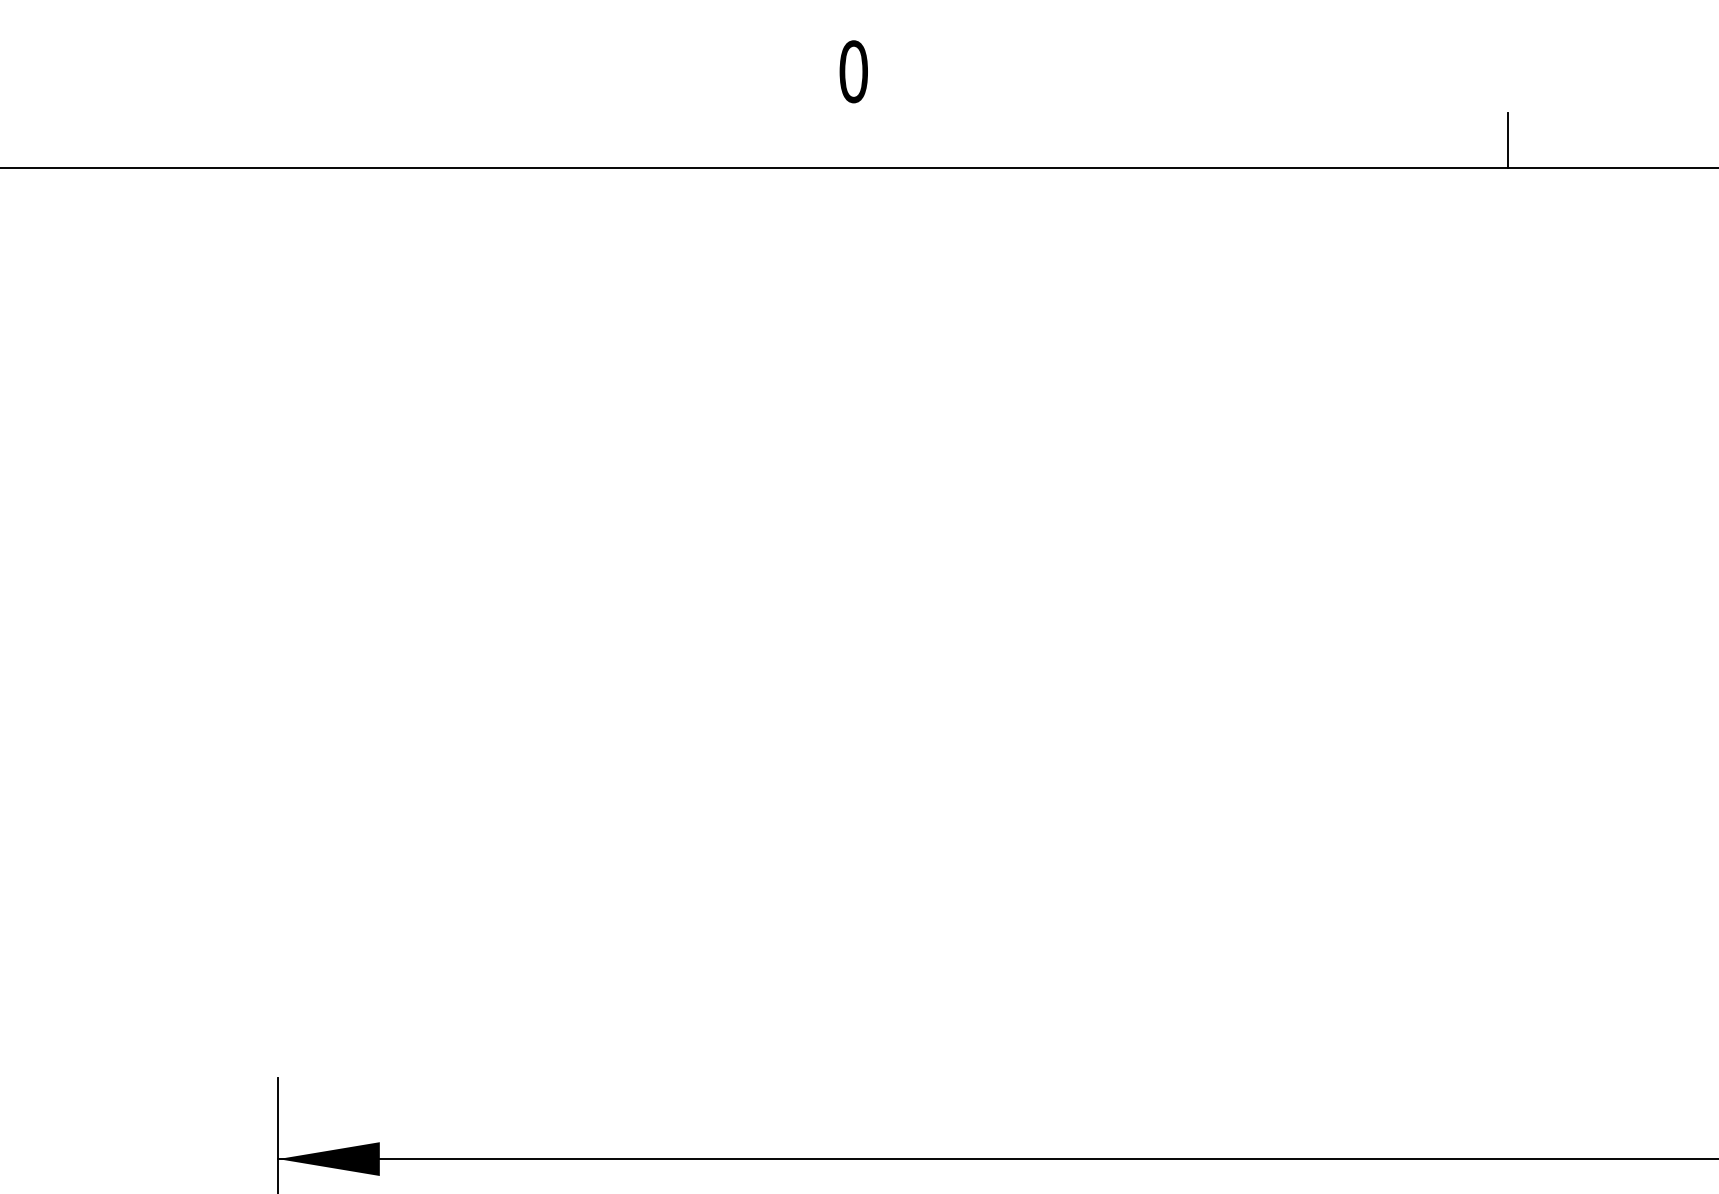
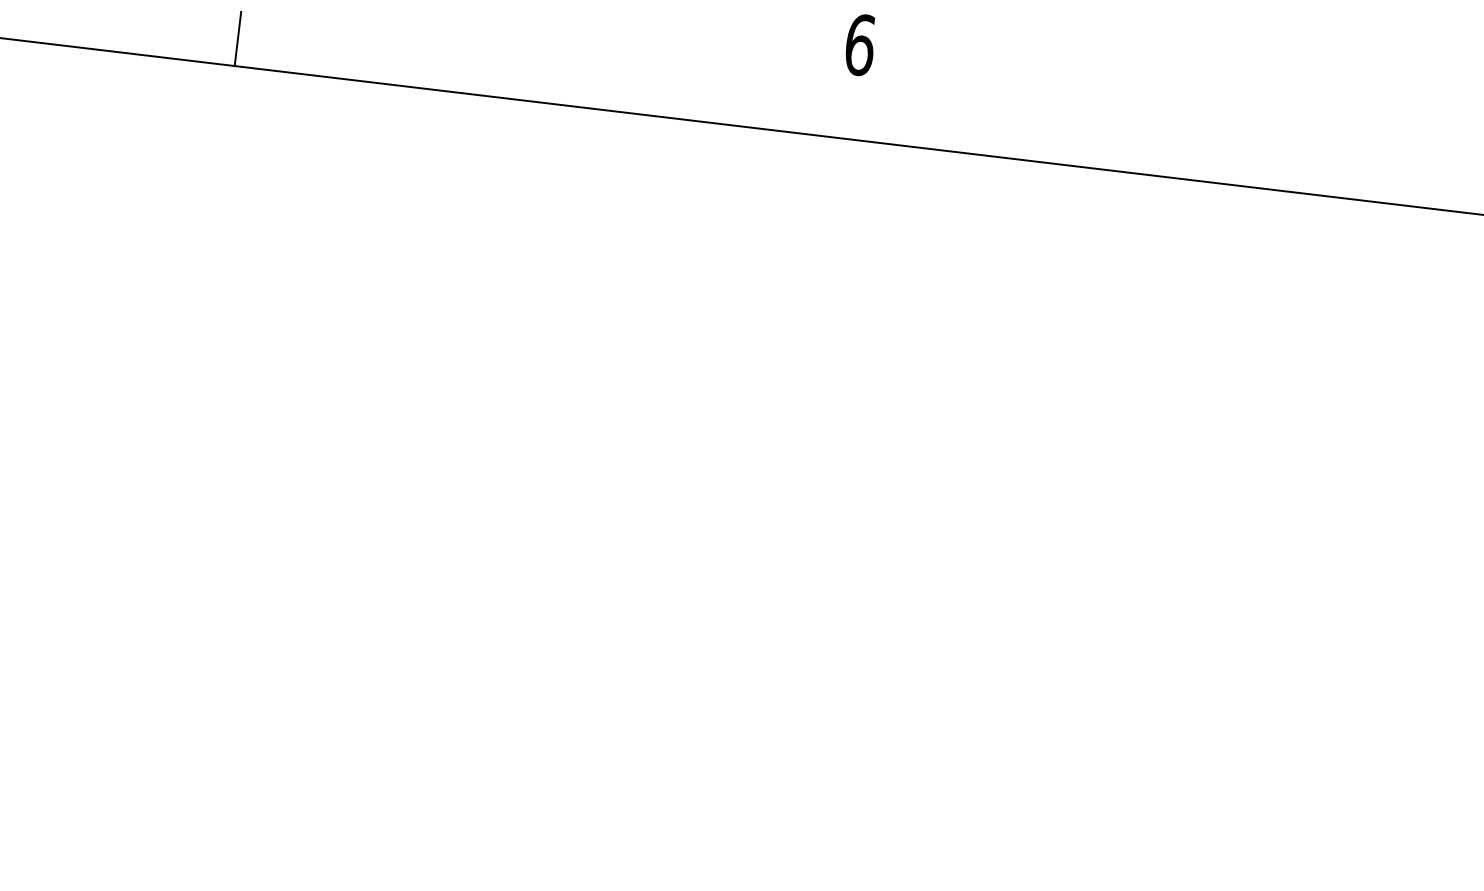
text: (853, 71) -> (859, 44), 0 -> 6
line: (228, 139) -> (238, 38), added

